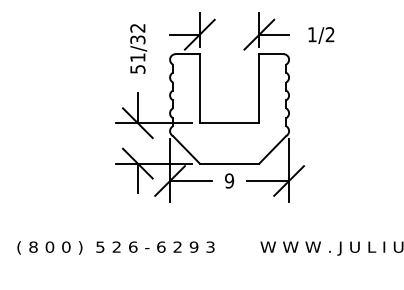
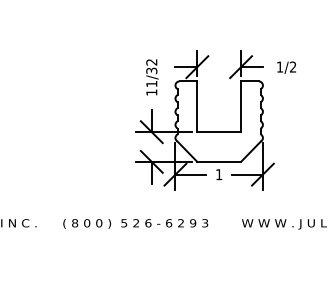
text: (137, 69) -> (151, 92), 51/32 -> 11/32
text: (228, 180) -> (218, 174), 9 -> 1

